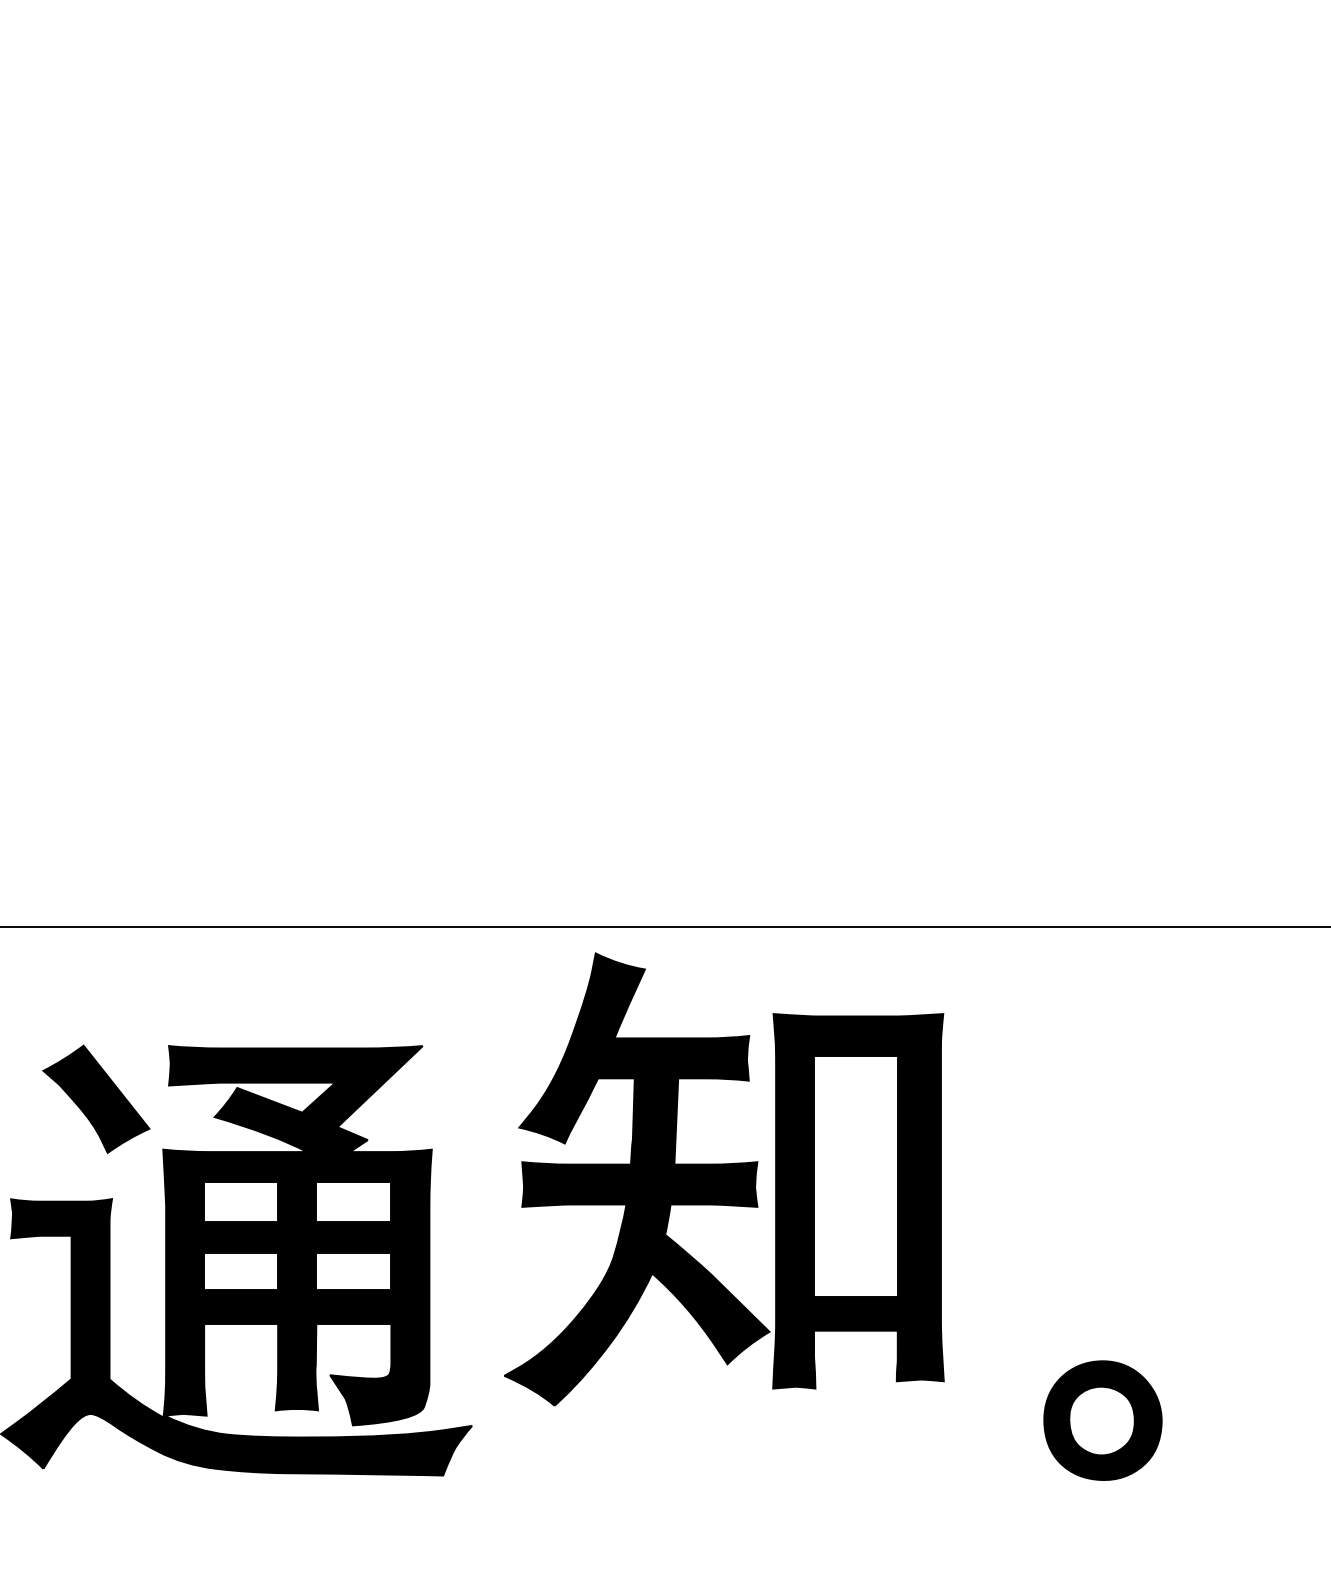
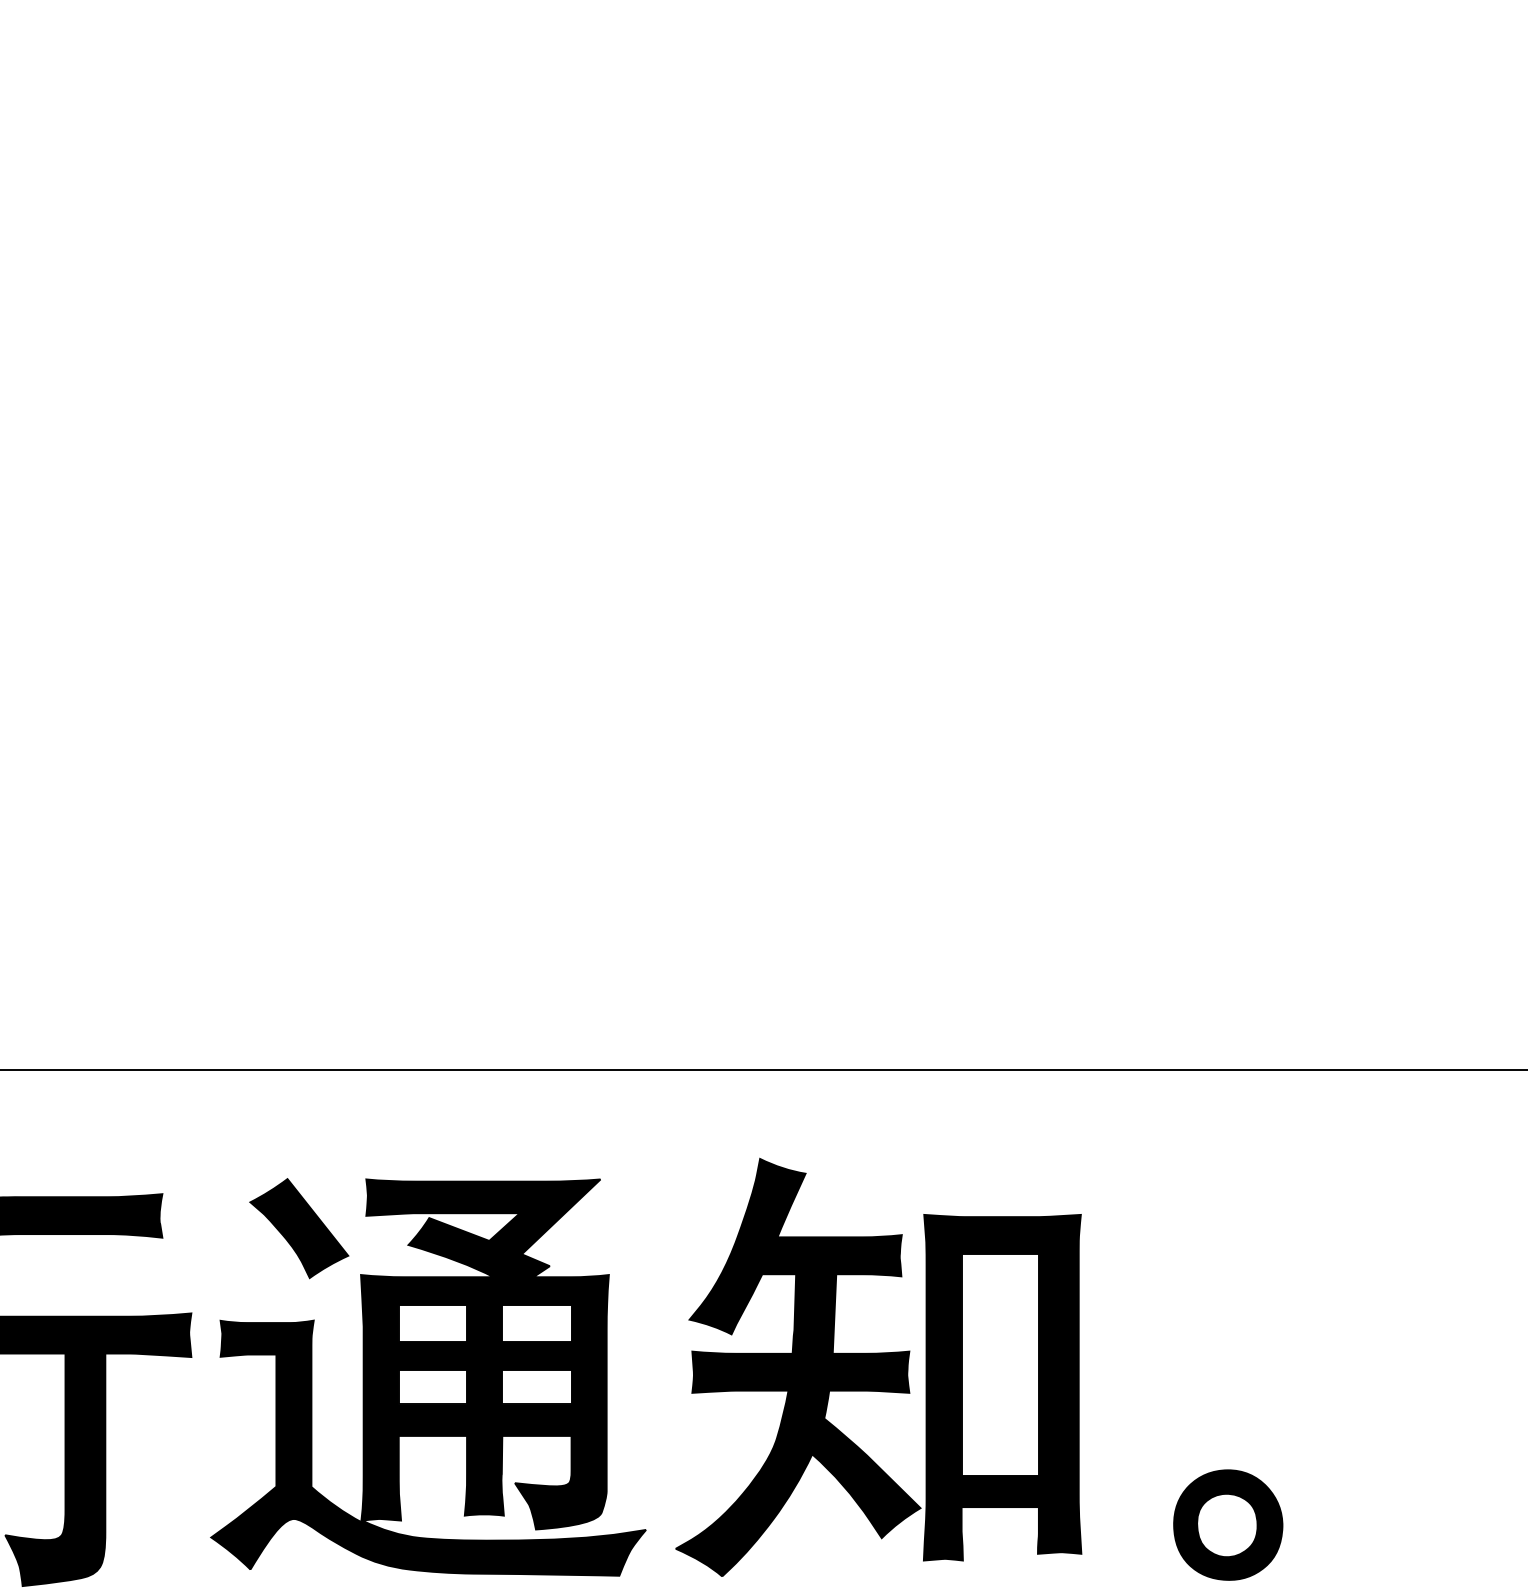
part: (723, 1178) -> (878, 1366), moved

